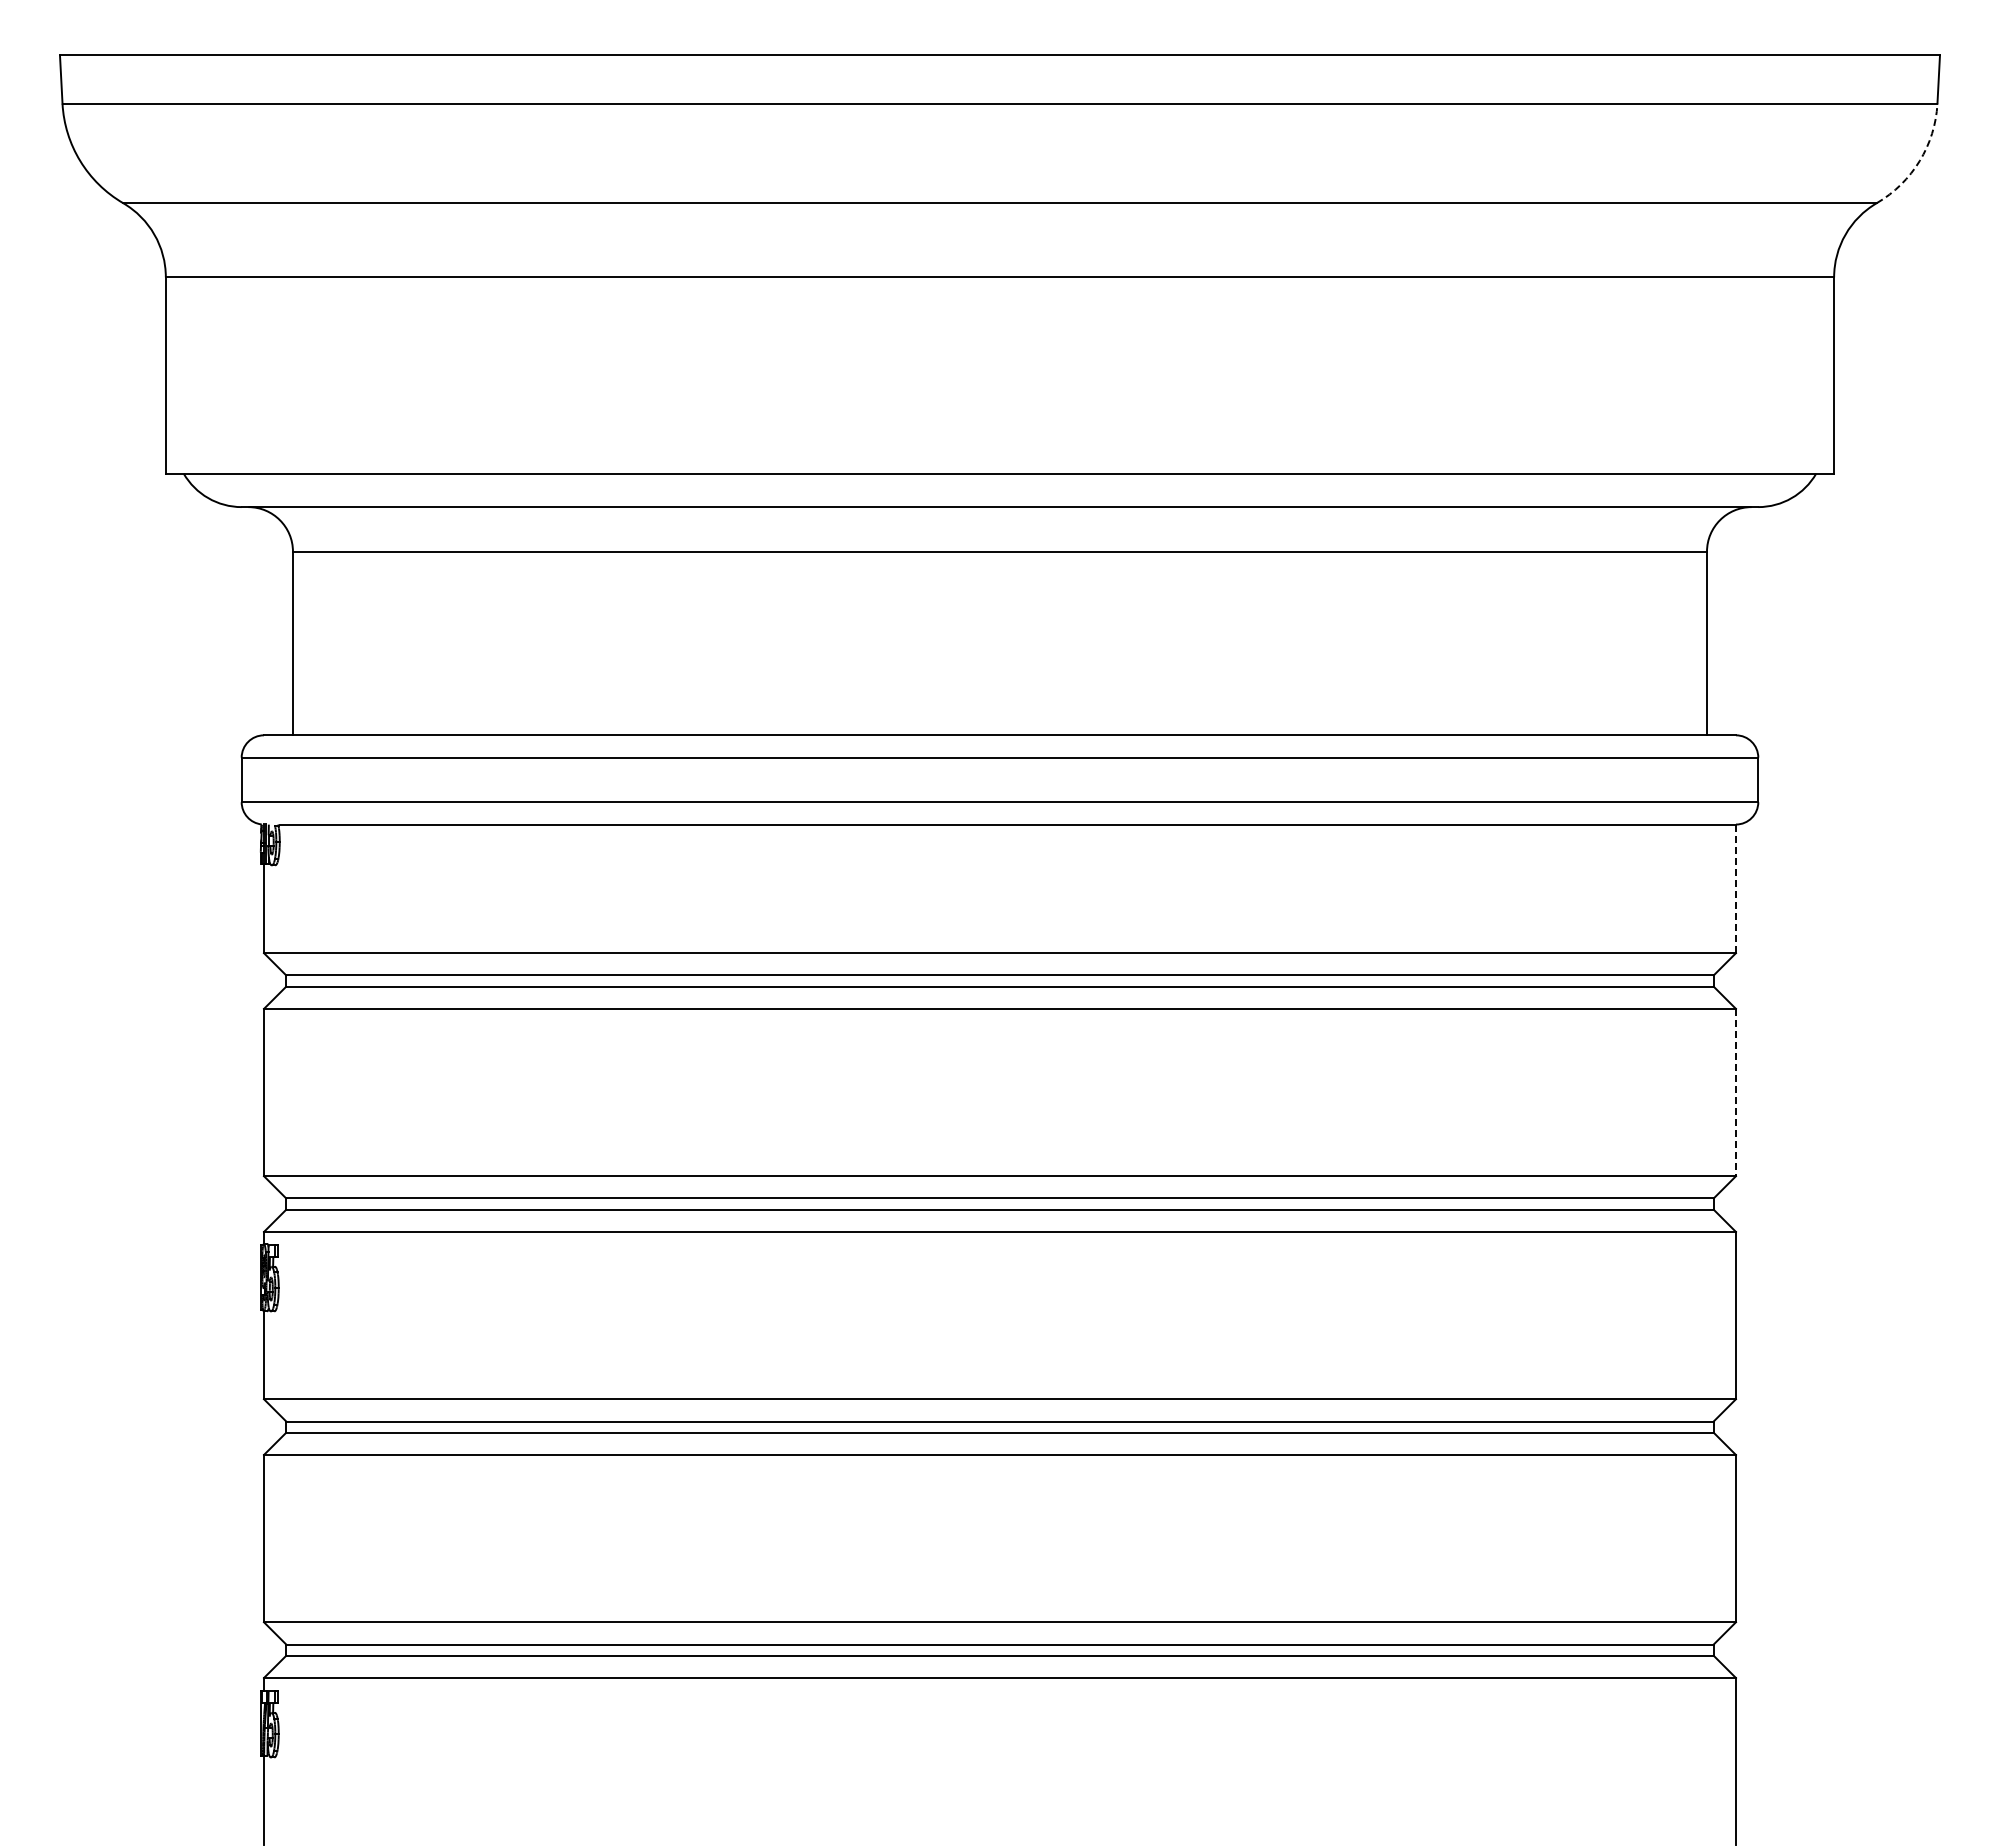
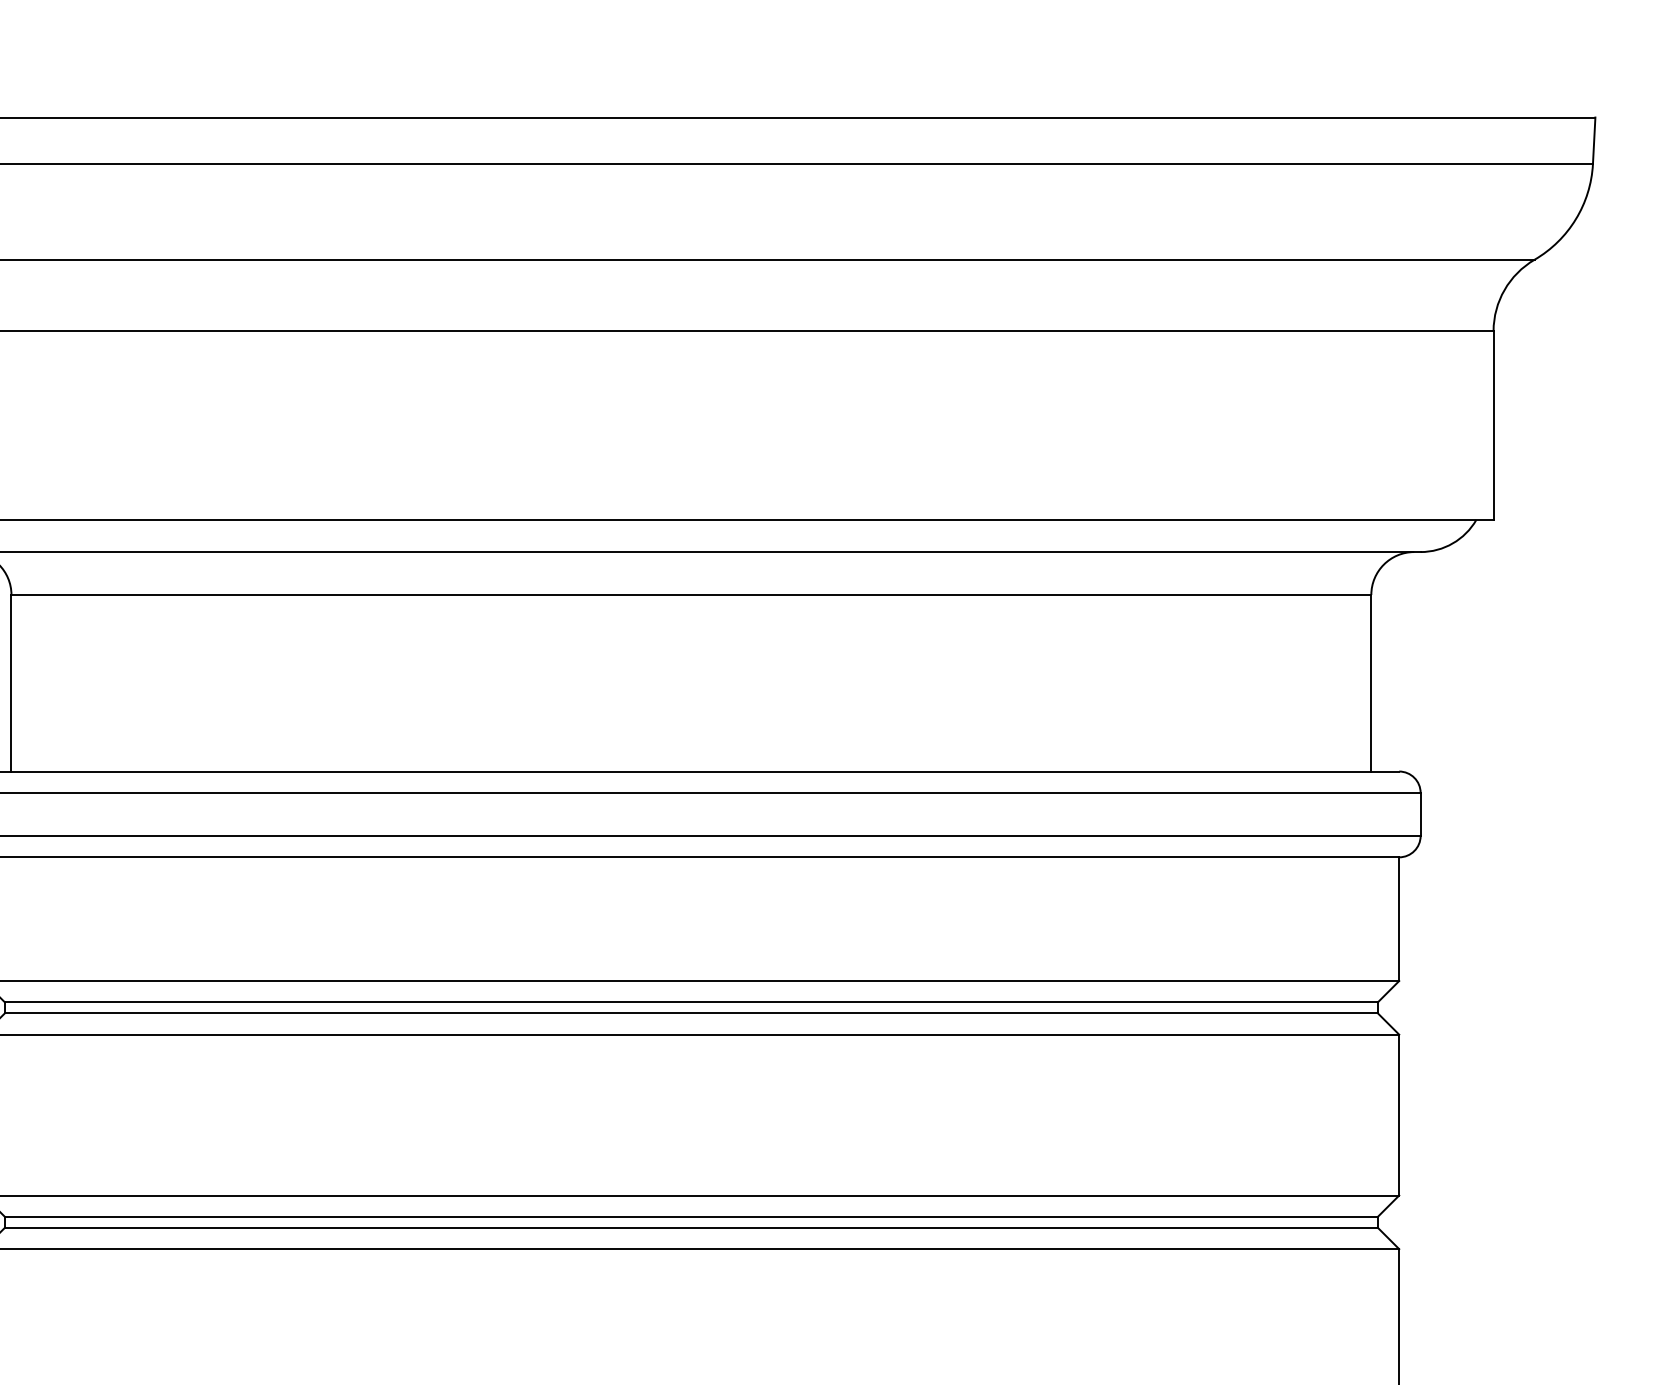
arc: (1919, 161) -> (1575, 219), dashed -> solid
line: (1735, 889) -> (1398, 919), dashed -> solid
line: (1735, 1092) -> (1398, 1115), dashed -> solid

